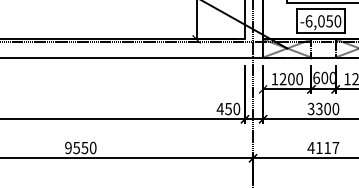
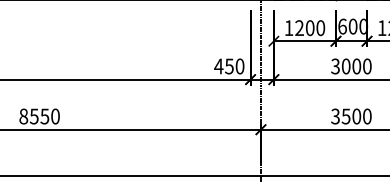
text: (319, 109) -> (346, 67), 3300 -> 3000
text: (68, 147) -> (23, 115), 9550 -> 8550
text: (323, 147) -> (351, 115), 4117 -> 3500

